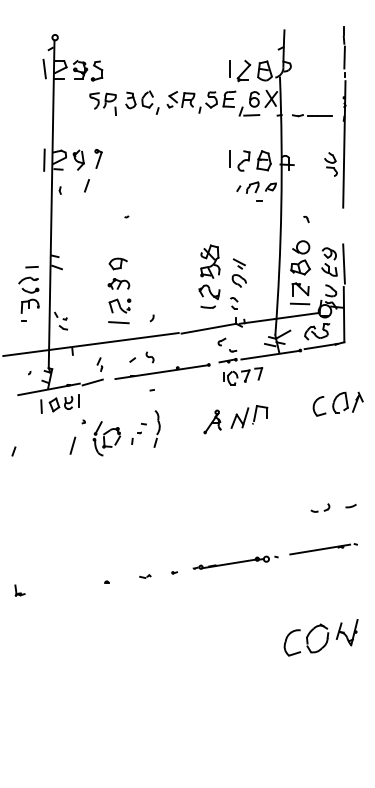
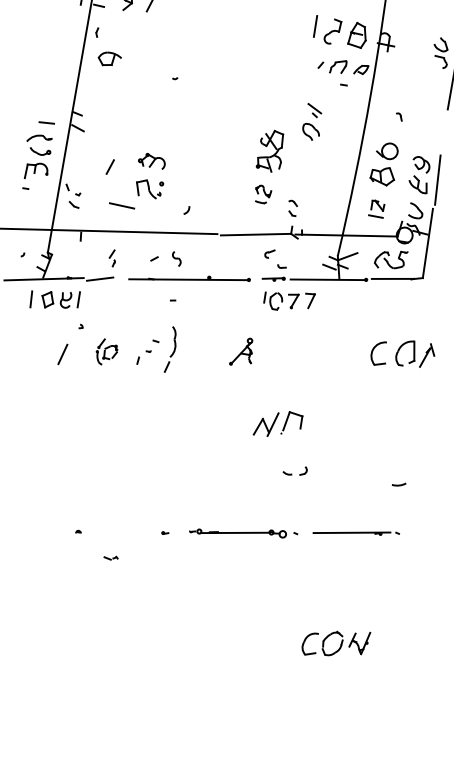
line: (86, 185) -> (109, 166), moved
part: (117, 263) -> (108, 58), moved
part: (238, 272) -> (311, 121), moved
part: (300, 293) -> (377, 208), size x0.6
part: (209, 296) -> (263, 194), size x0.6
line: (118, 322) -> (121, 205), moved
part: (249, 416) -> (278, 423), moved
part: (106, 438) -> (106, 351), size x0.6
part: (320, 507) -> (295, 470), moved
part: (145, 576) -> (111, 557), moved
part: (320, 637) -> (335, 642), size x0.7

